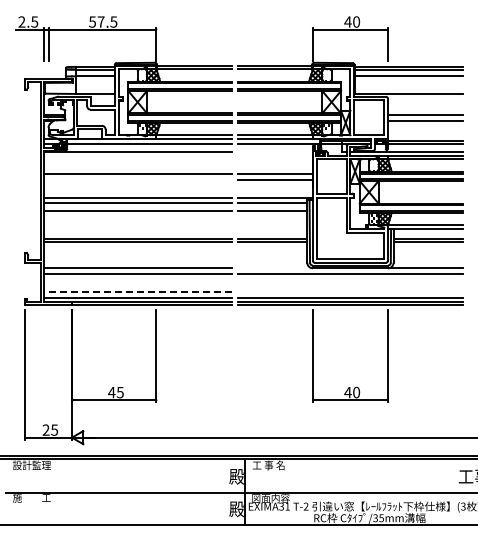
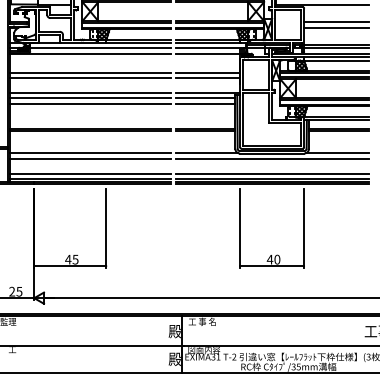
line: (274, 151) -> (207, 53), added
line: (137, 179) -> (90, 77), added
line: (273, 267) -> (206, 152), added
line: (137, 291) -> (90, 173), dashed -> solid
line: (350, 291) -> (272, 173), added

